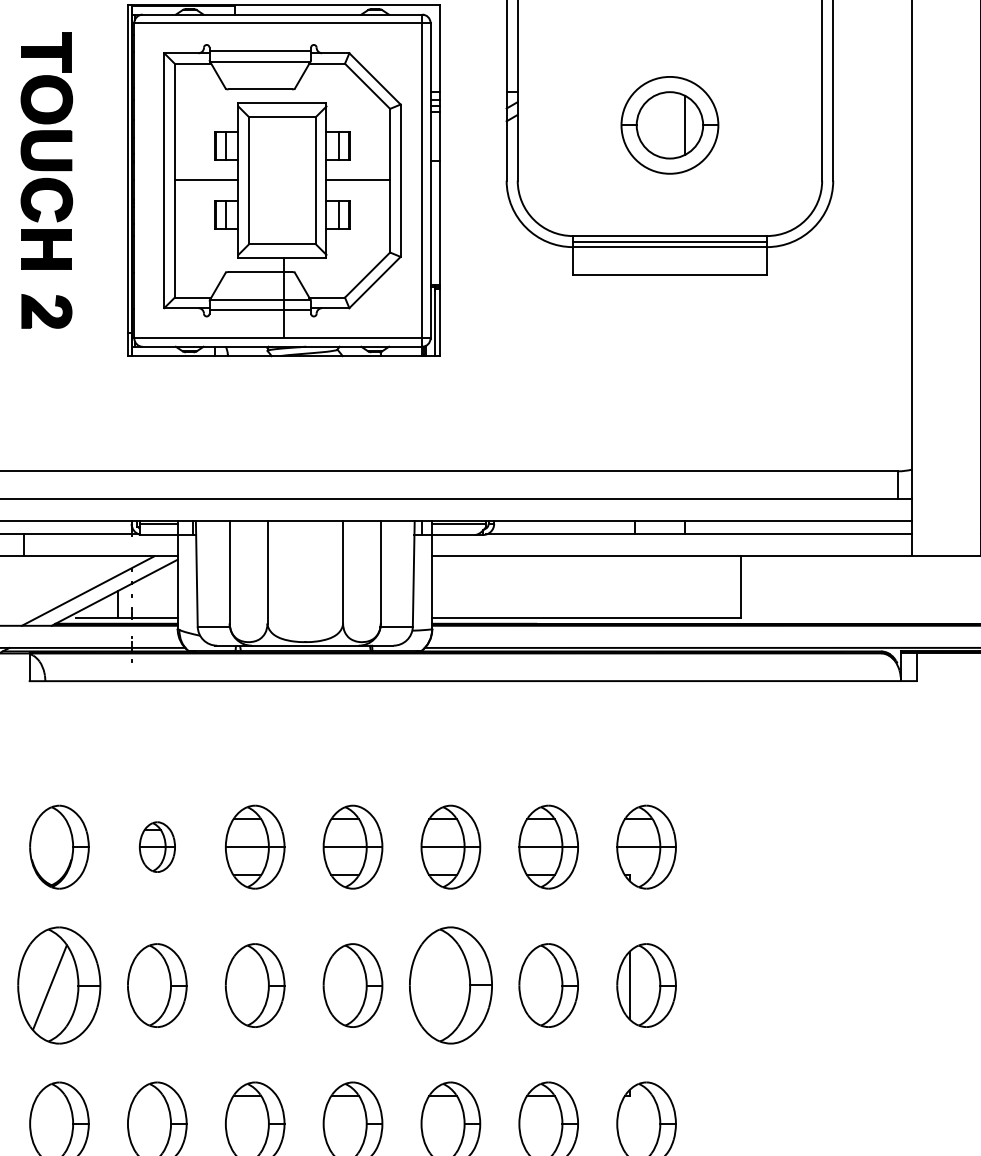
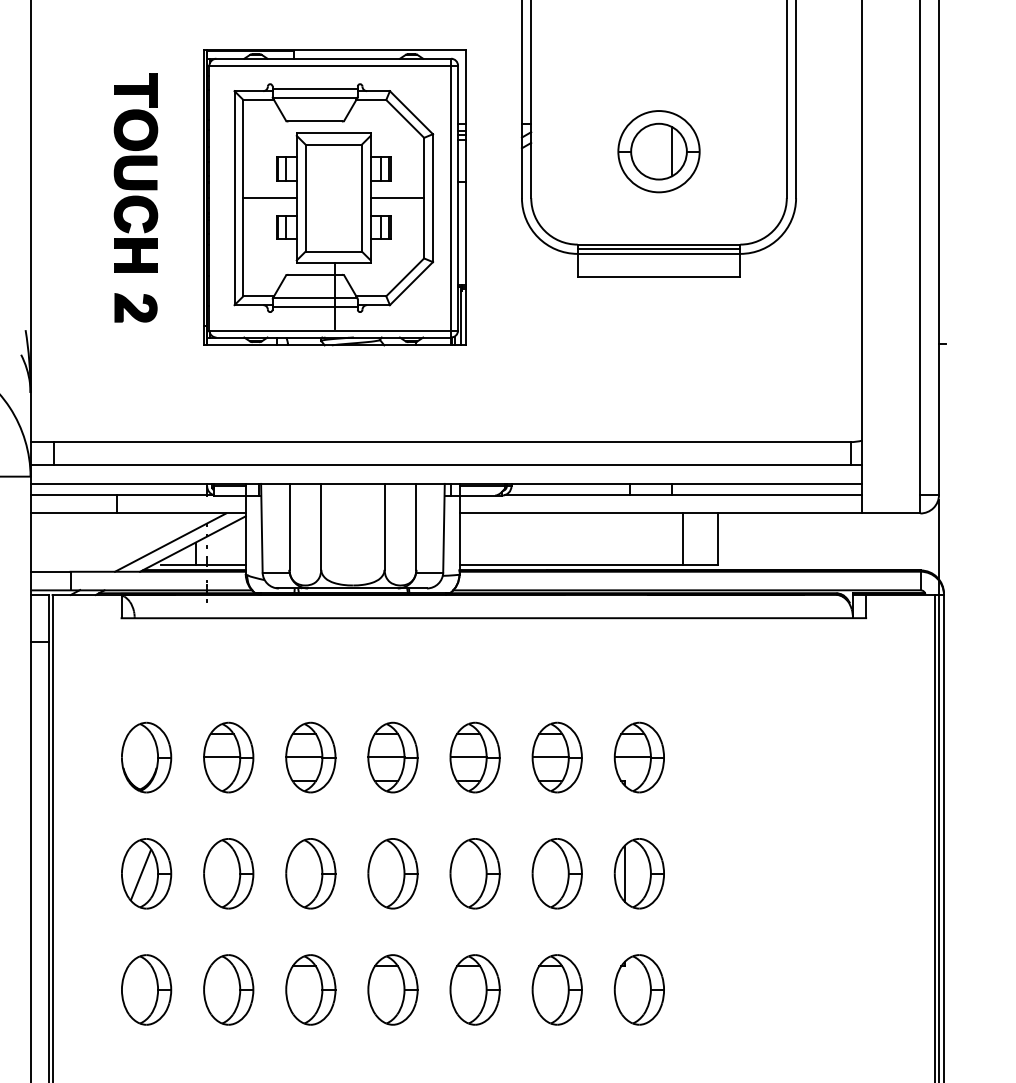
line: (699, 587) -> (683, 539), added
part: (157, 847) -> (228, 757), size x1.67
part: (59, 985) -> (146, 873), size x0.71
part: (450, 985) -> (474, 873), size x0.71

